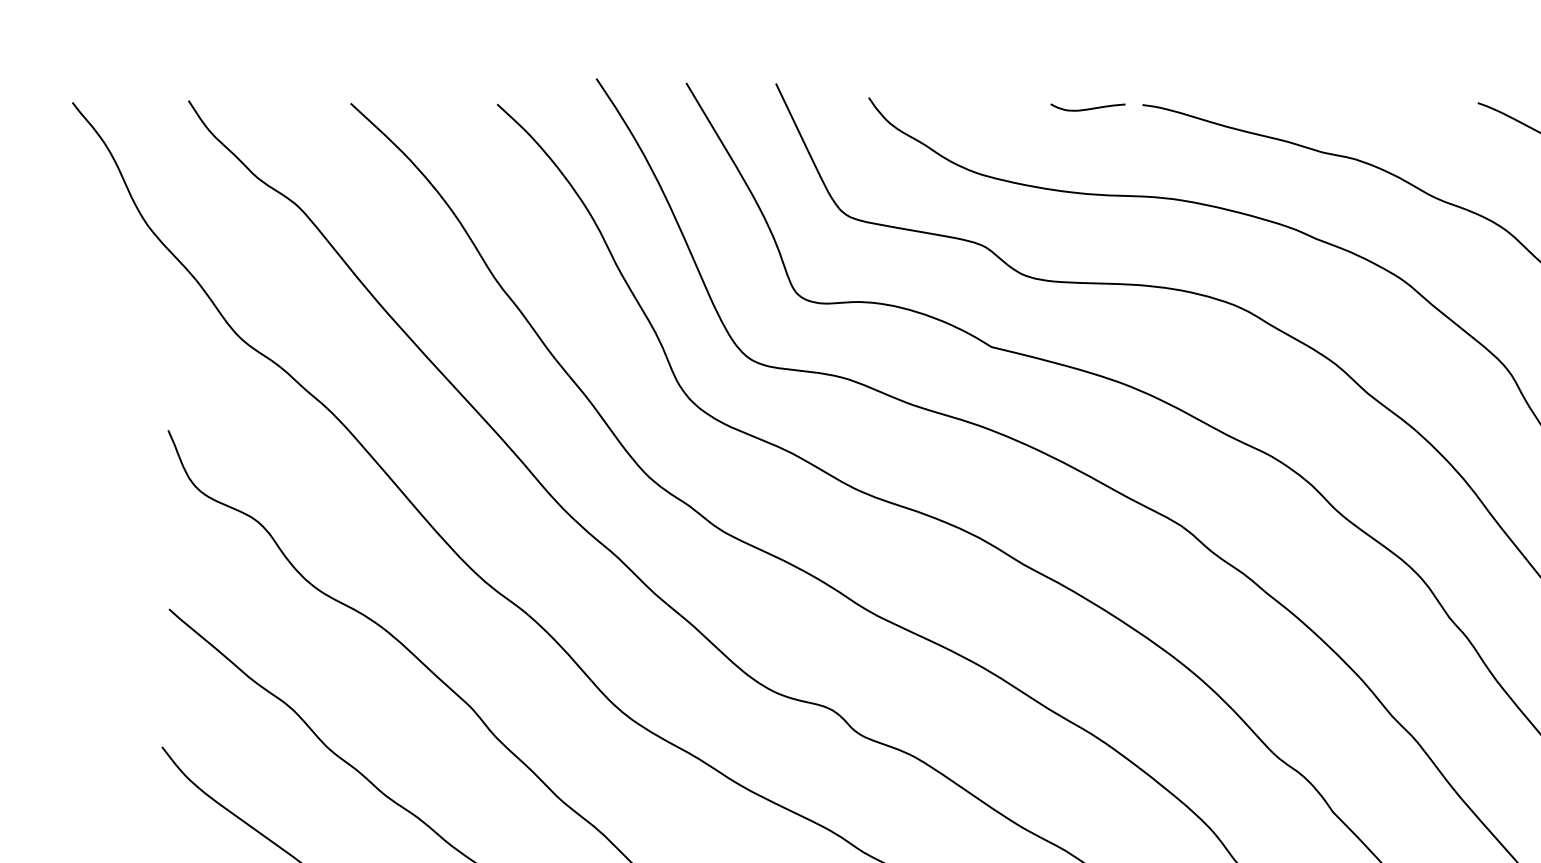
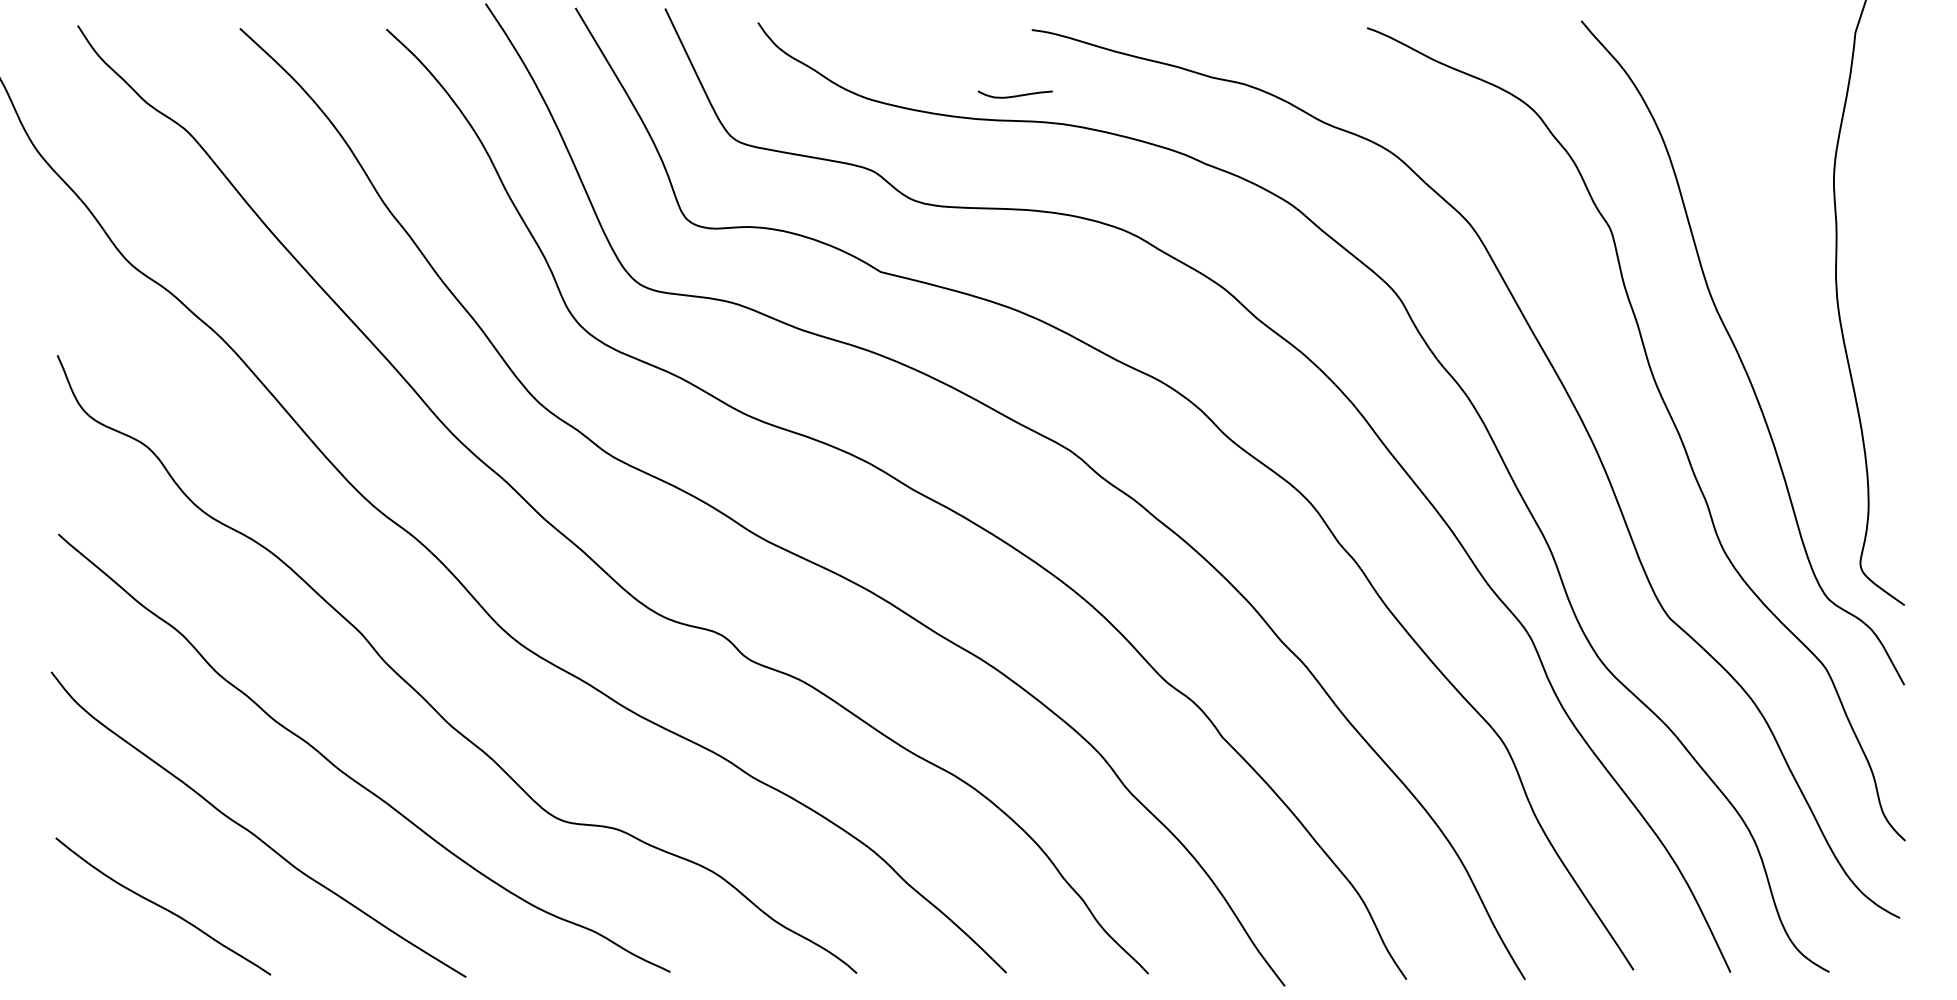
curve: (1087, 108) -> (1014, 95), moved

